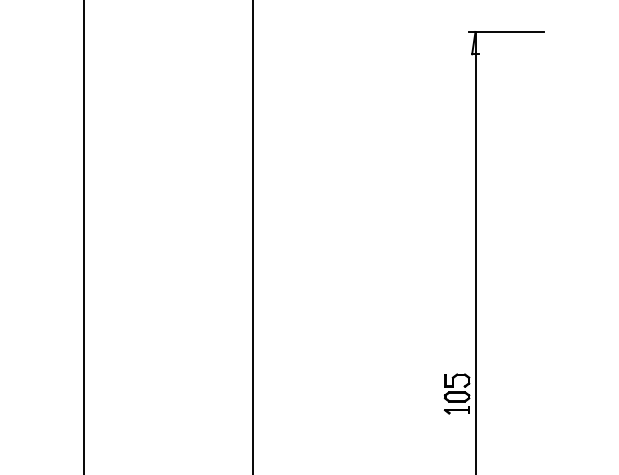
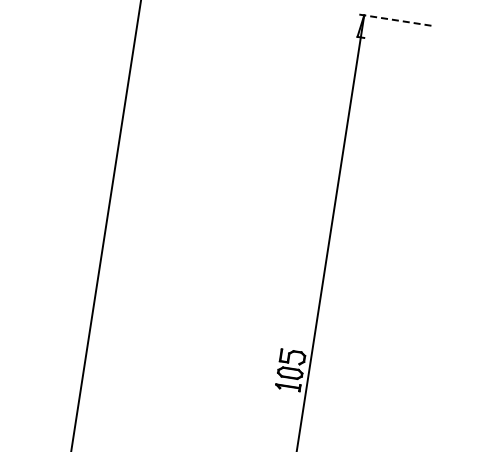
line: (505, 31) -> (393, 19), solid -> dashed

